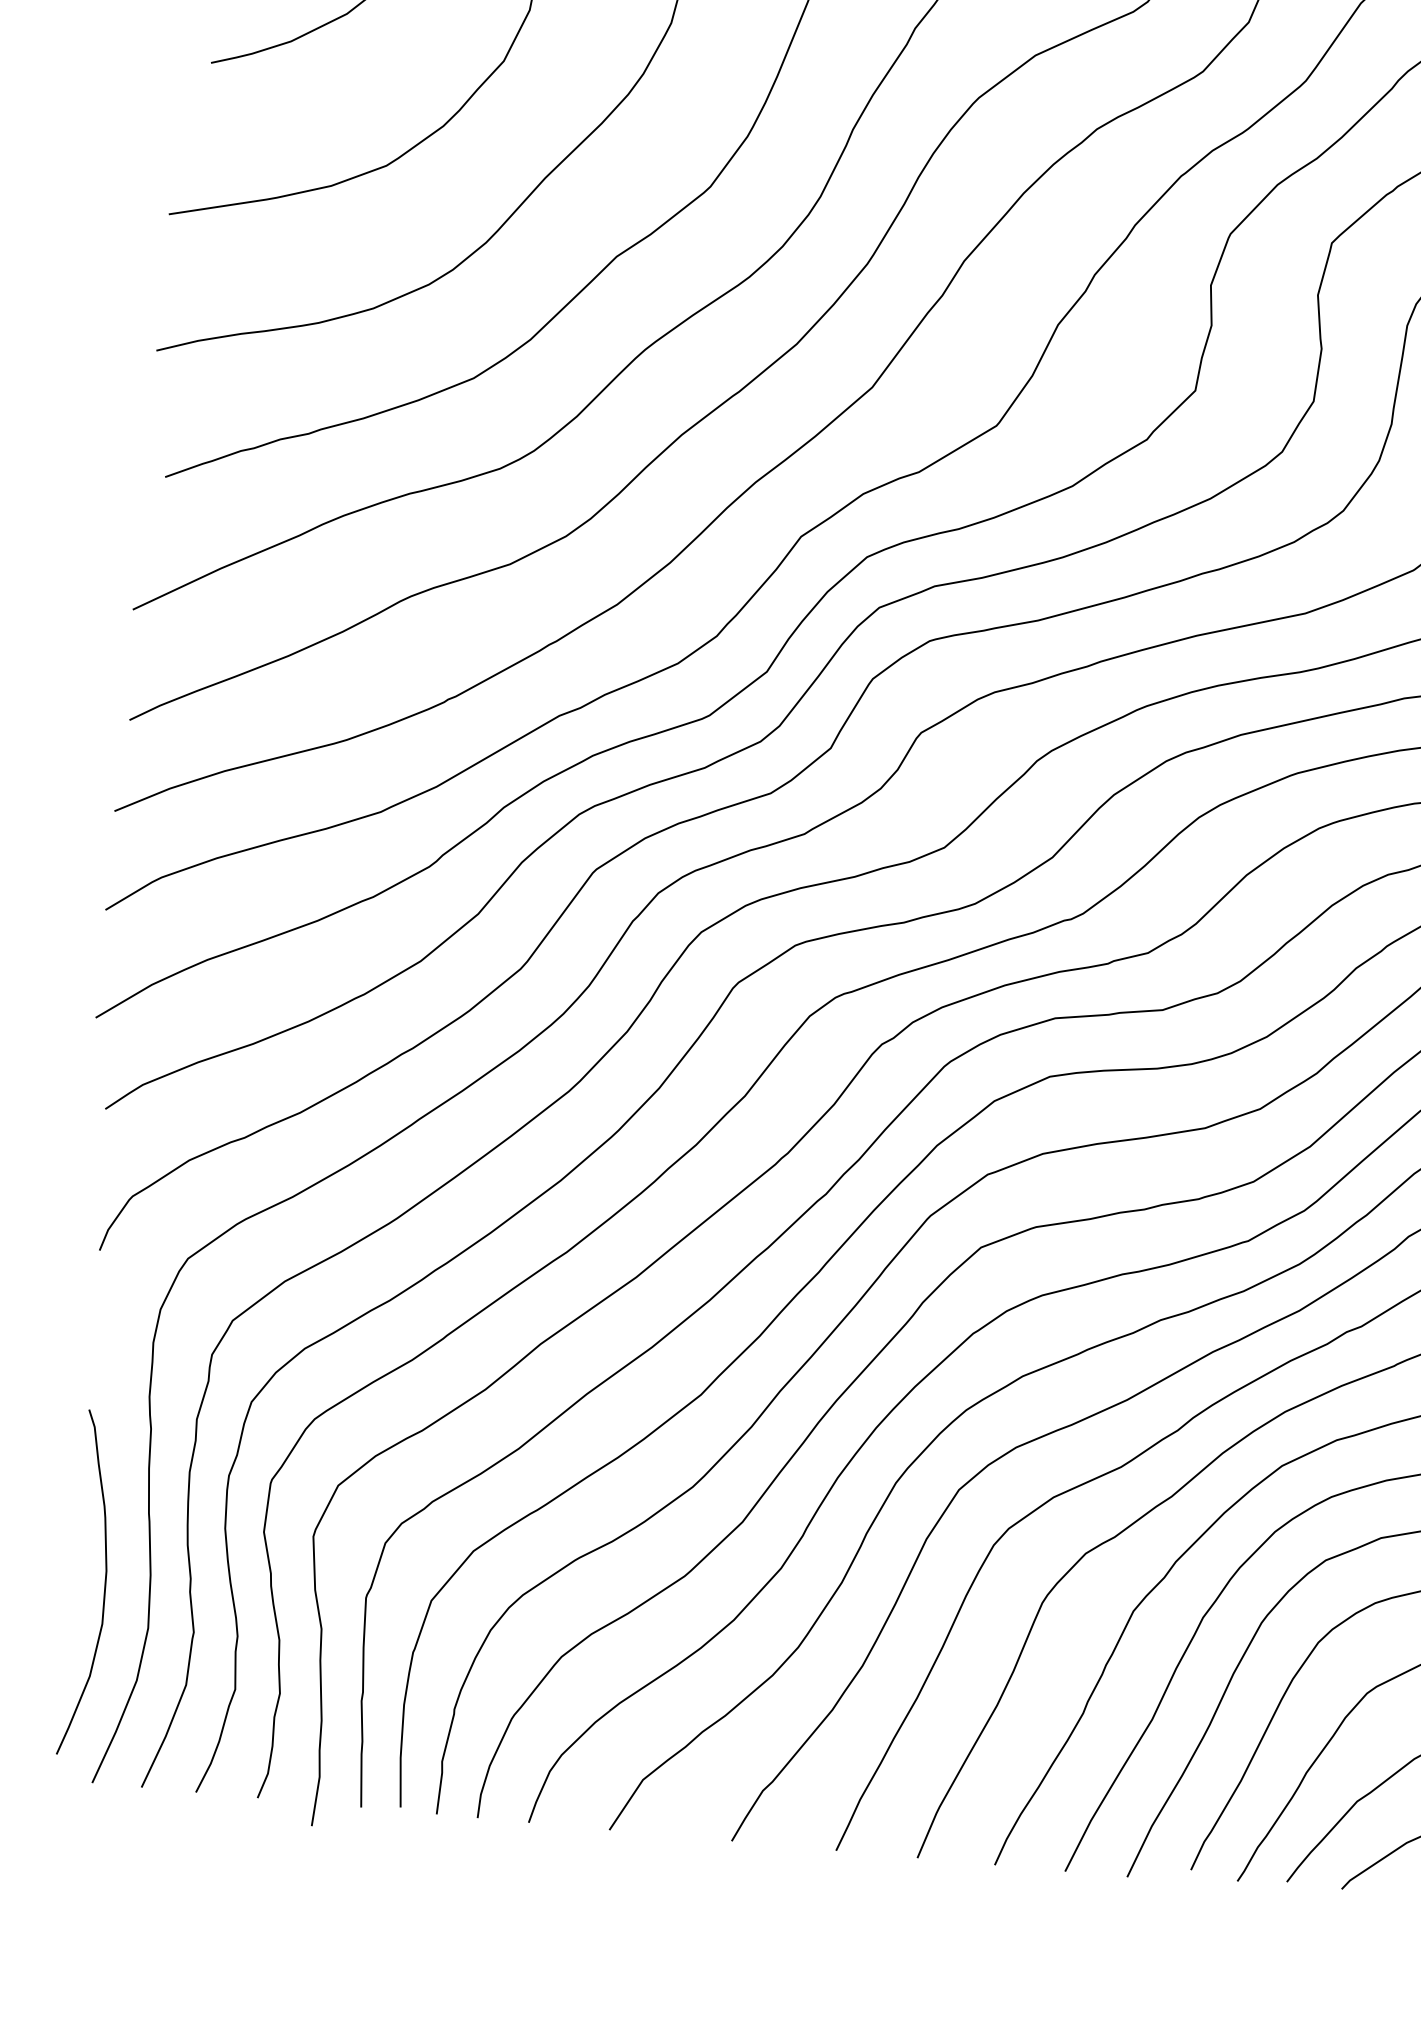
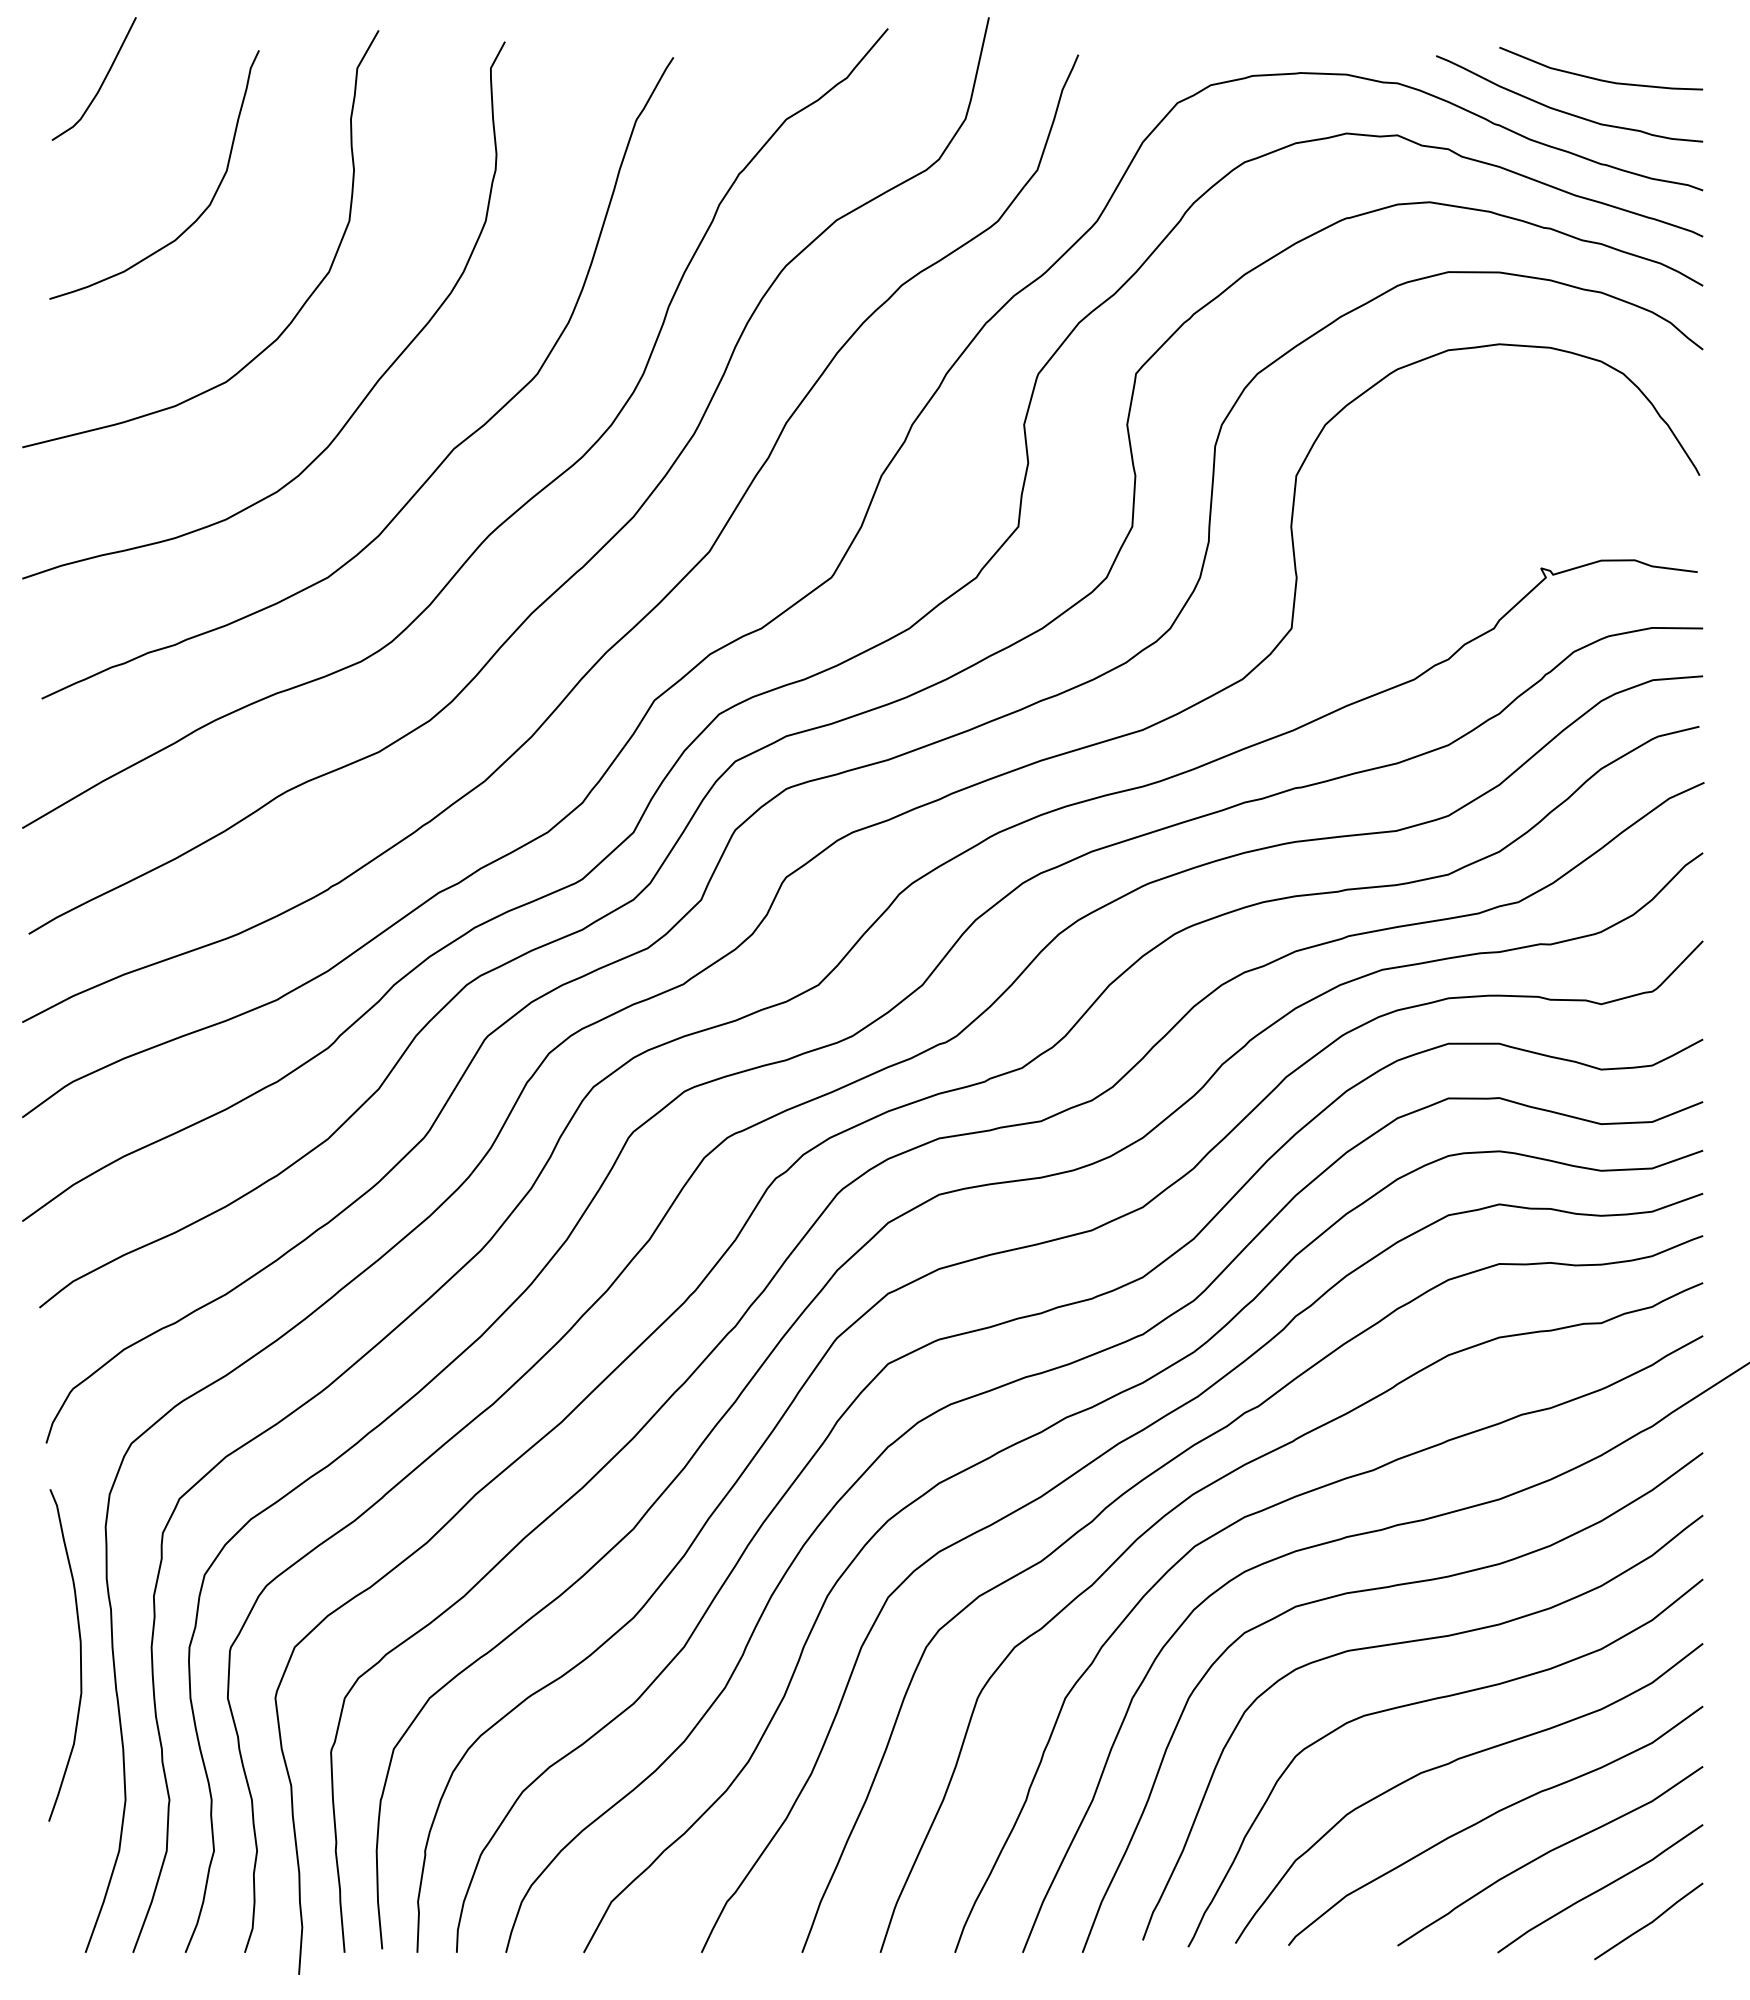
curve: (104, 1585) -> (80, 1655), moved

